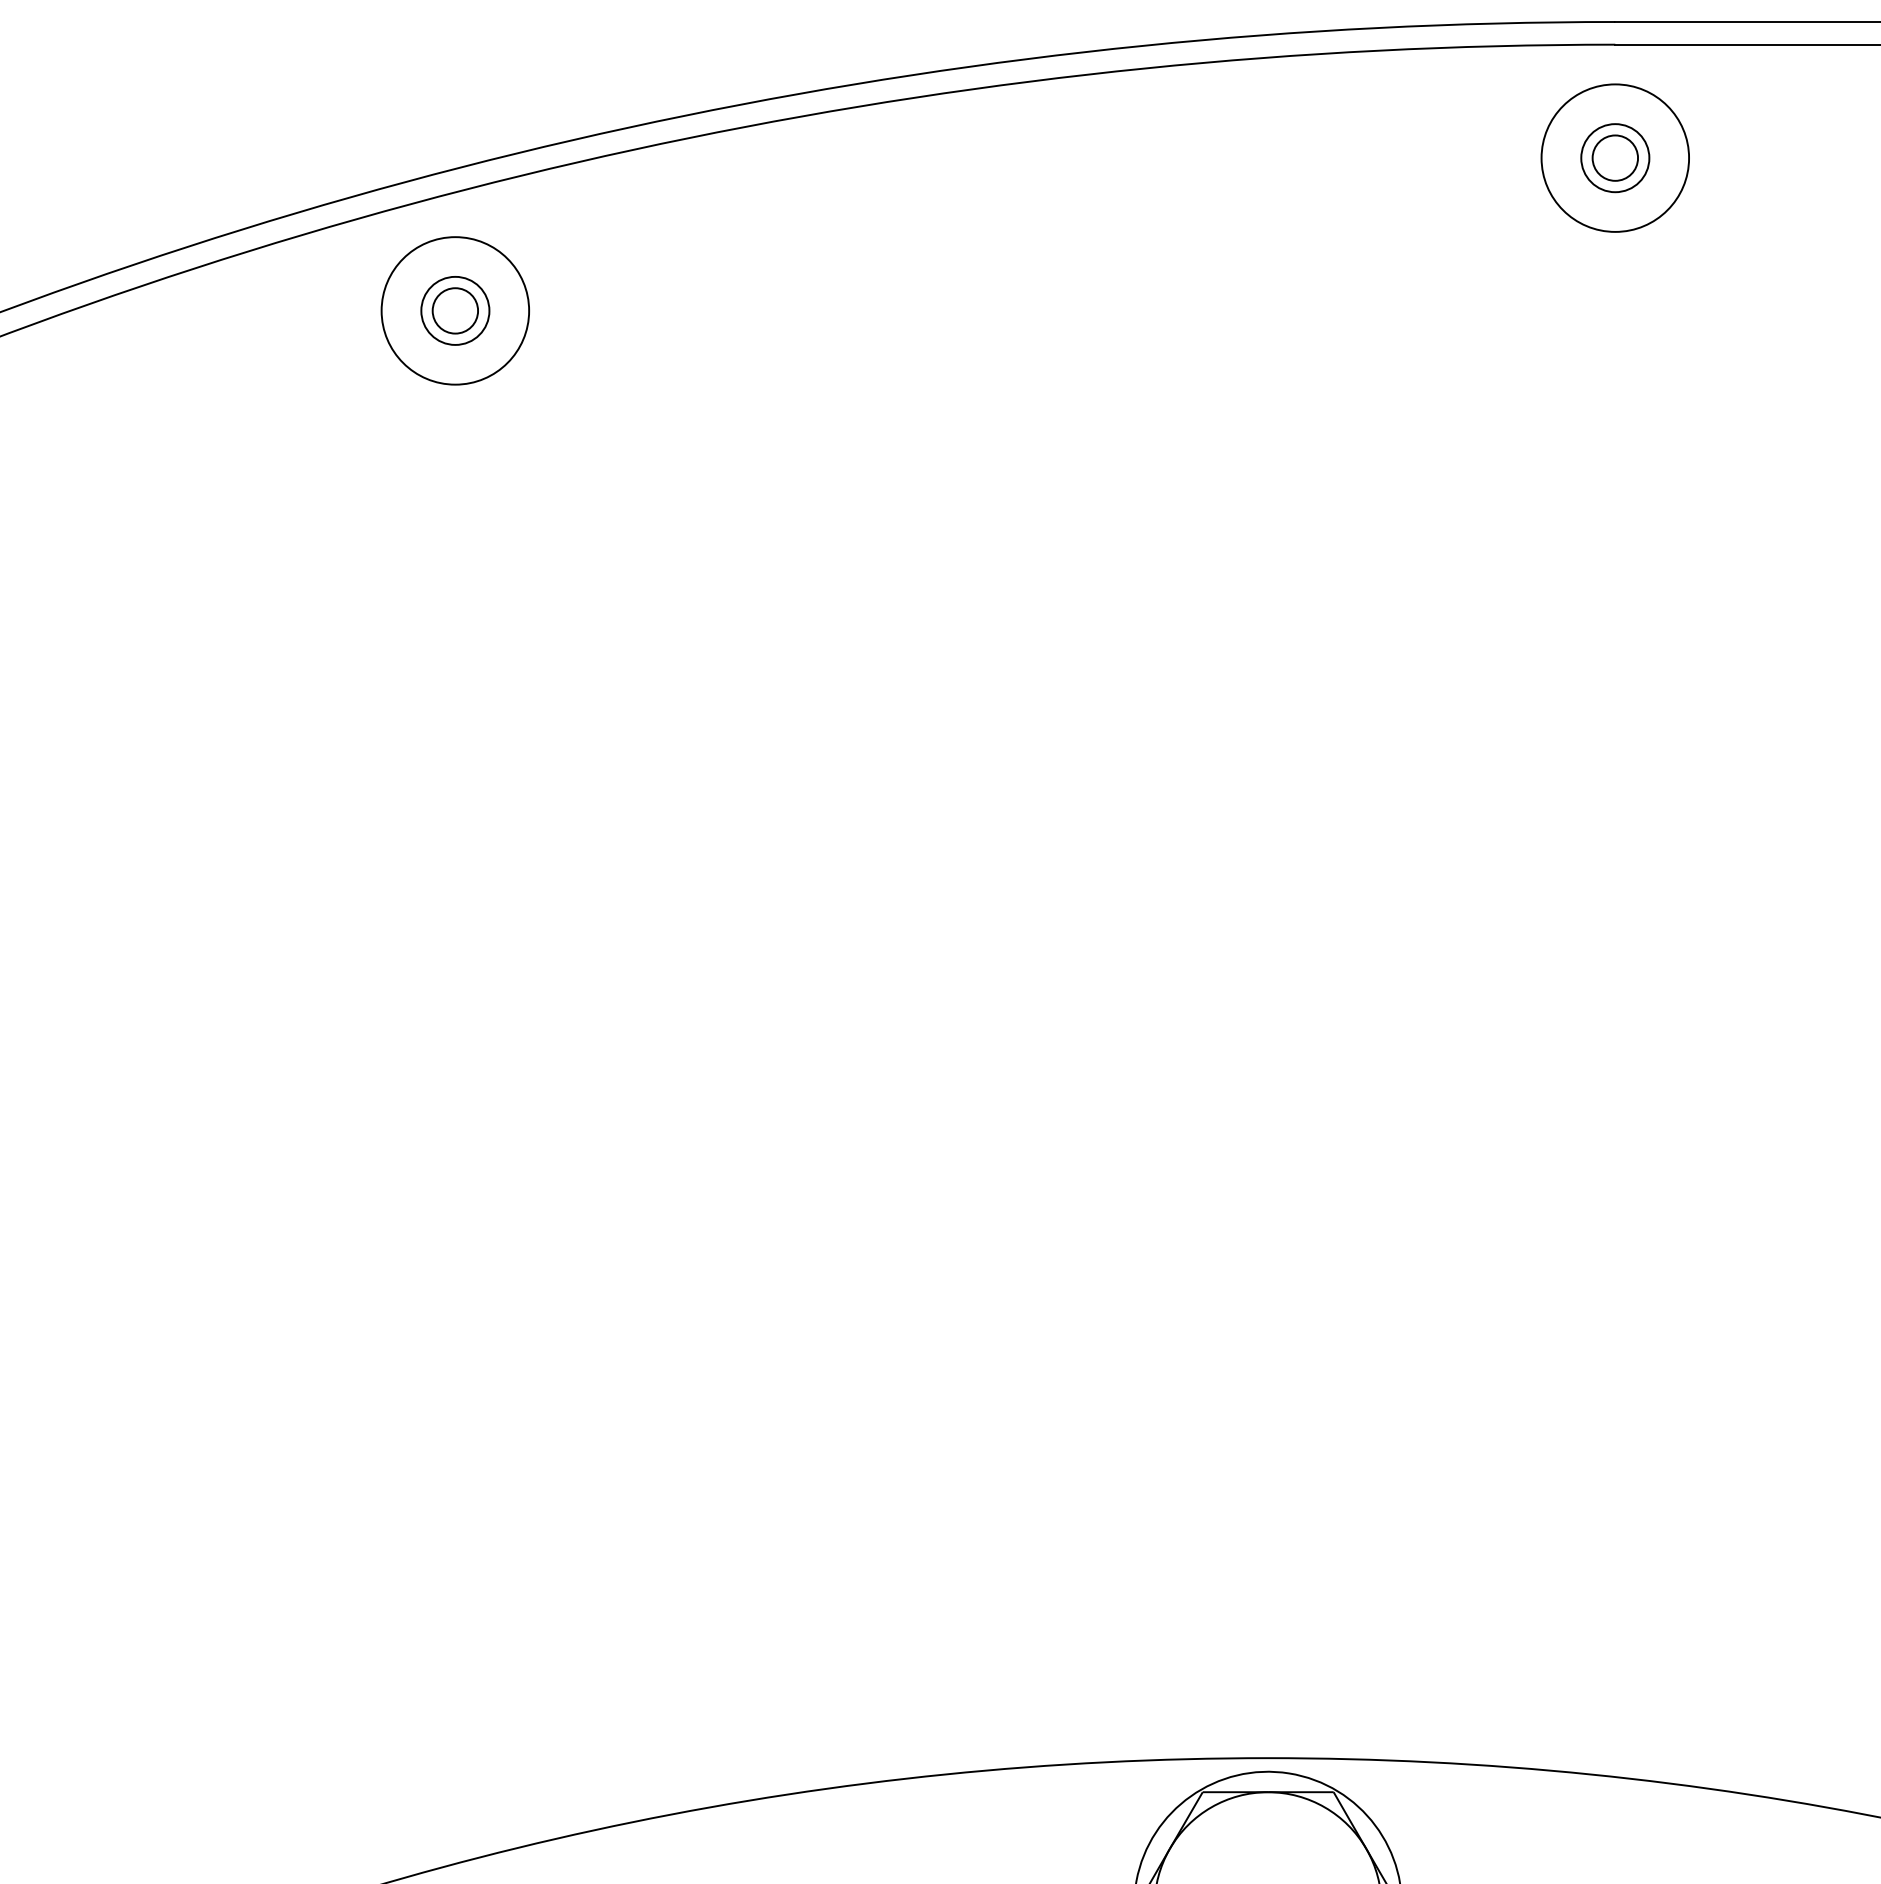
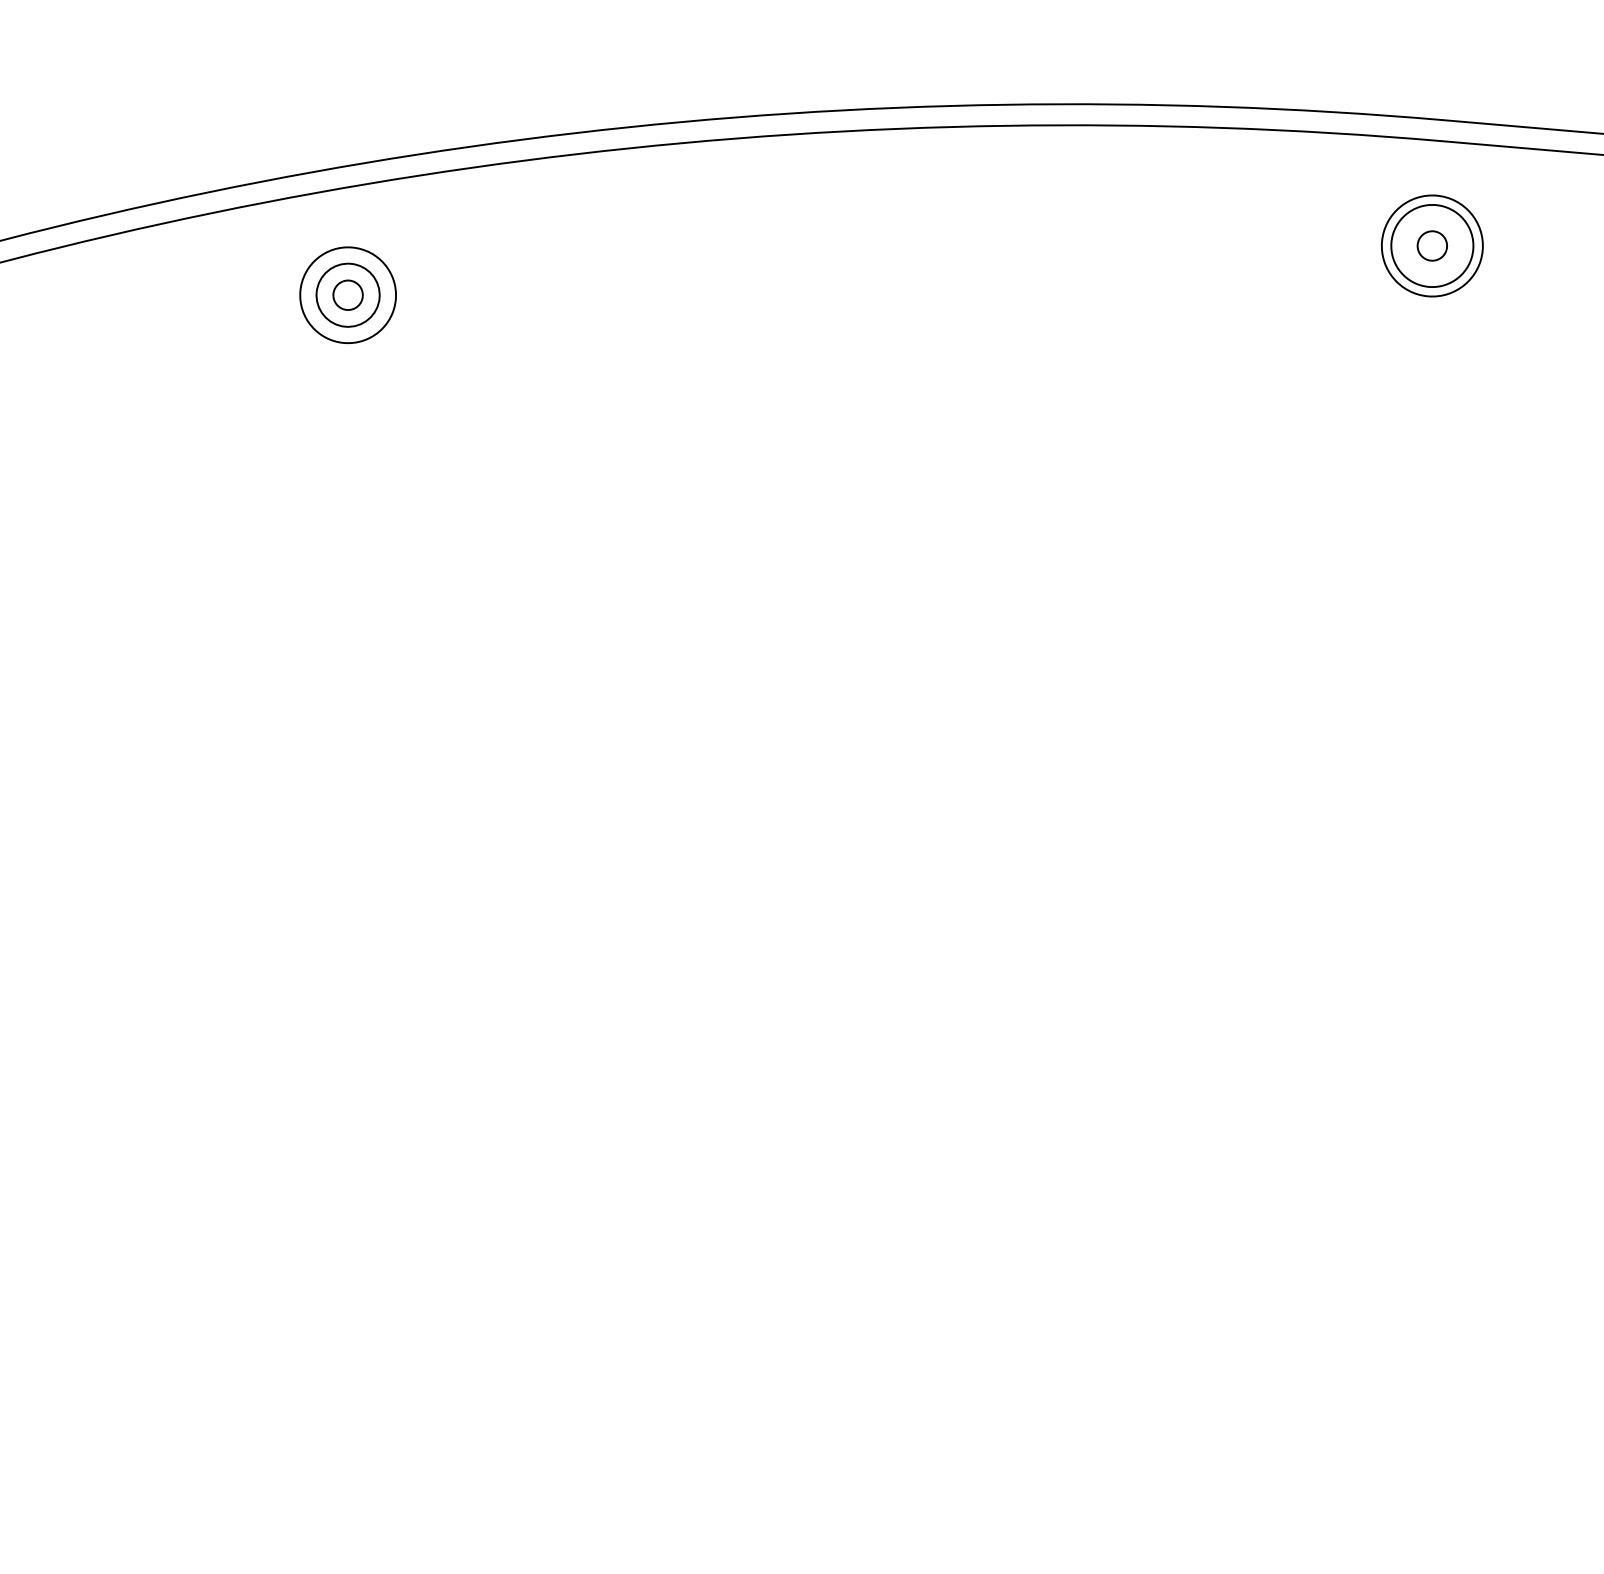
circle: (1615, 157) -> (1432, 245), size x0.6
circle: (1615, 157) -> (1432, 245), size x0.7
circle: (1615, 158) -> (1432, 246), size x1.6
circle: (455, 310) -> (348, 294), size x0.7
circle: (455, 310) -> (348, 294), size x0.7

